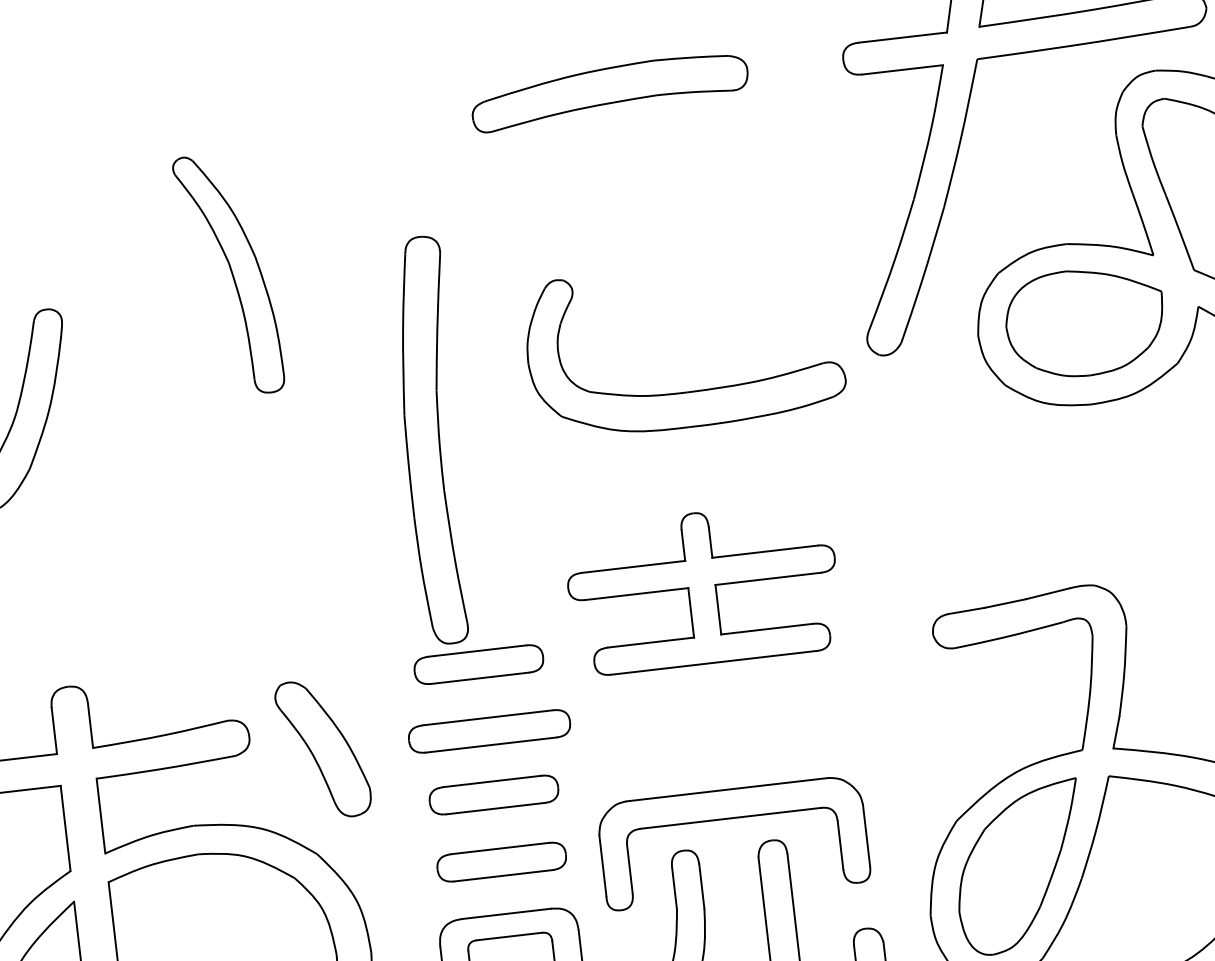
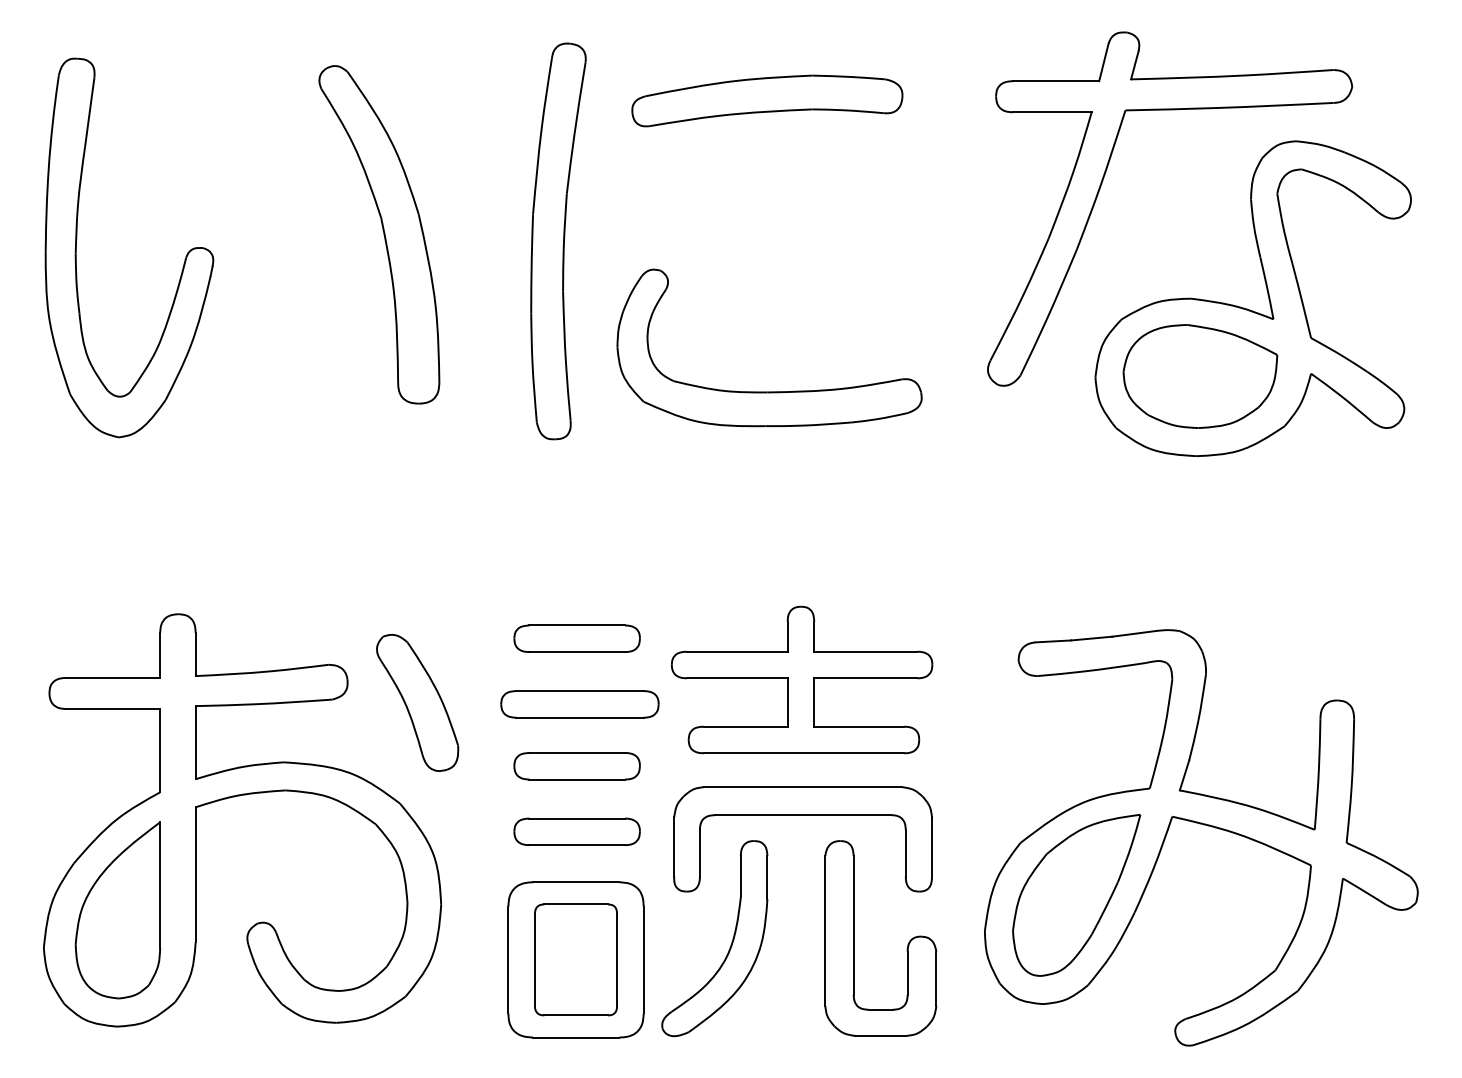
part: (228, 274) -> (379, 234), size x1.43
part: (689, 391) -> (769, 391), moved
part: (433, 440) -> (558, 241), moved
part: (703, 587) -> (802, 679), moved

